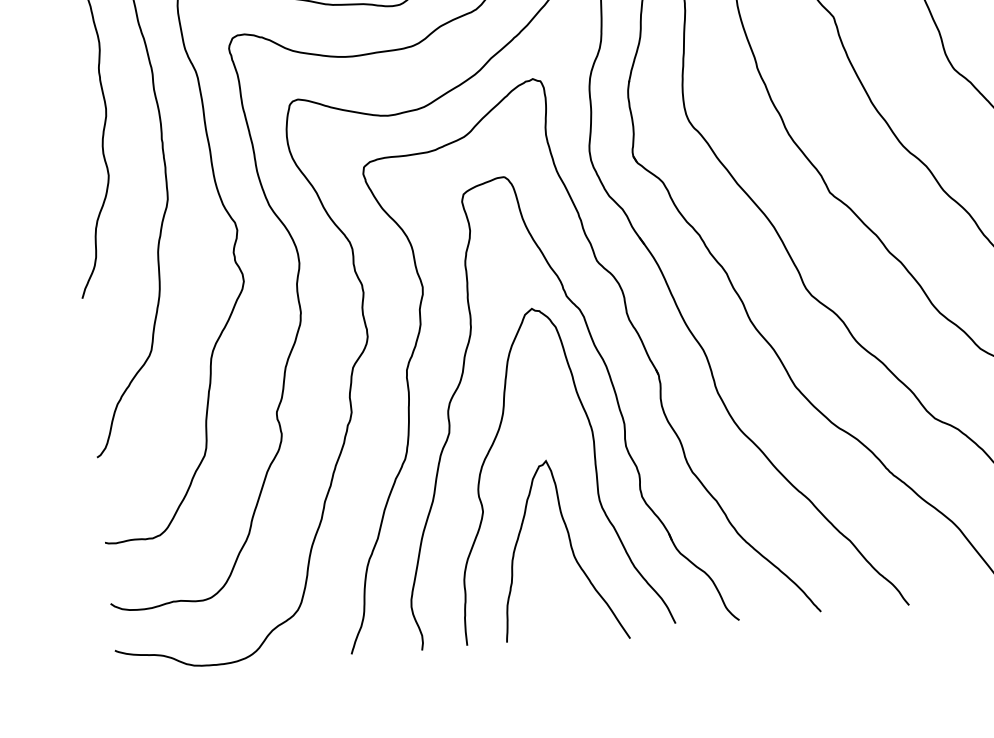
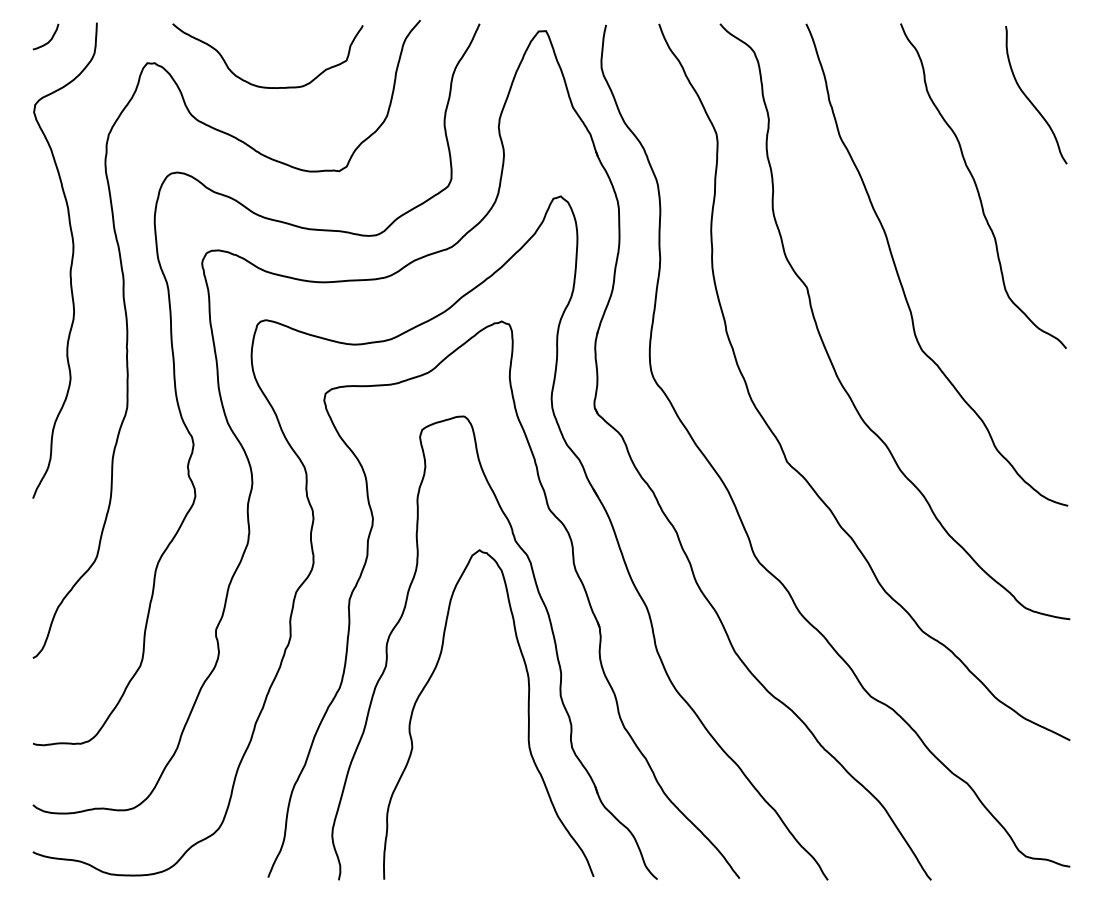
curve: (571, 550) -> (496, 794), removed

